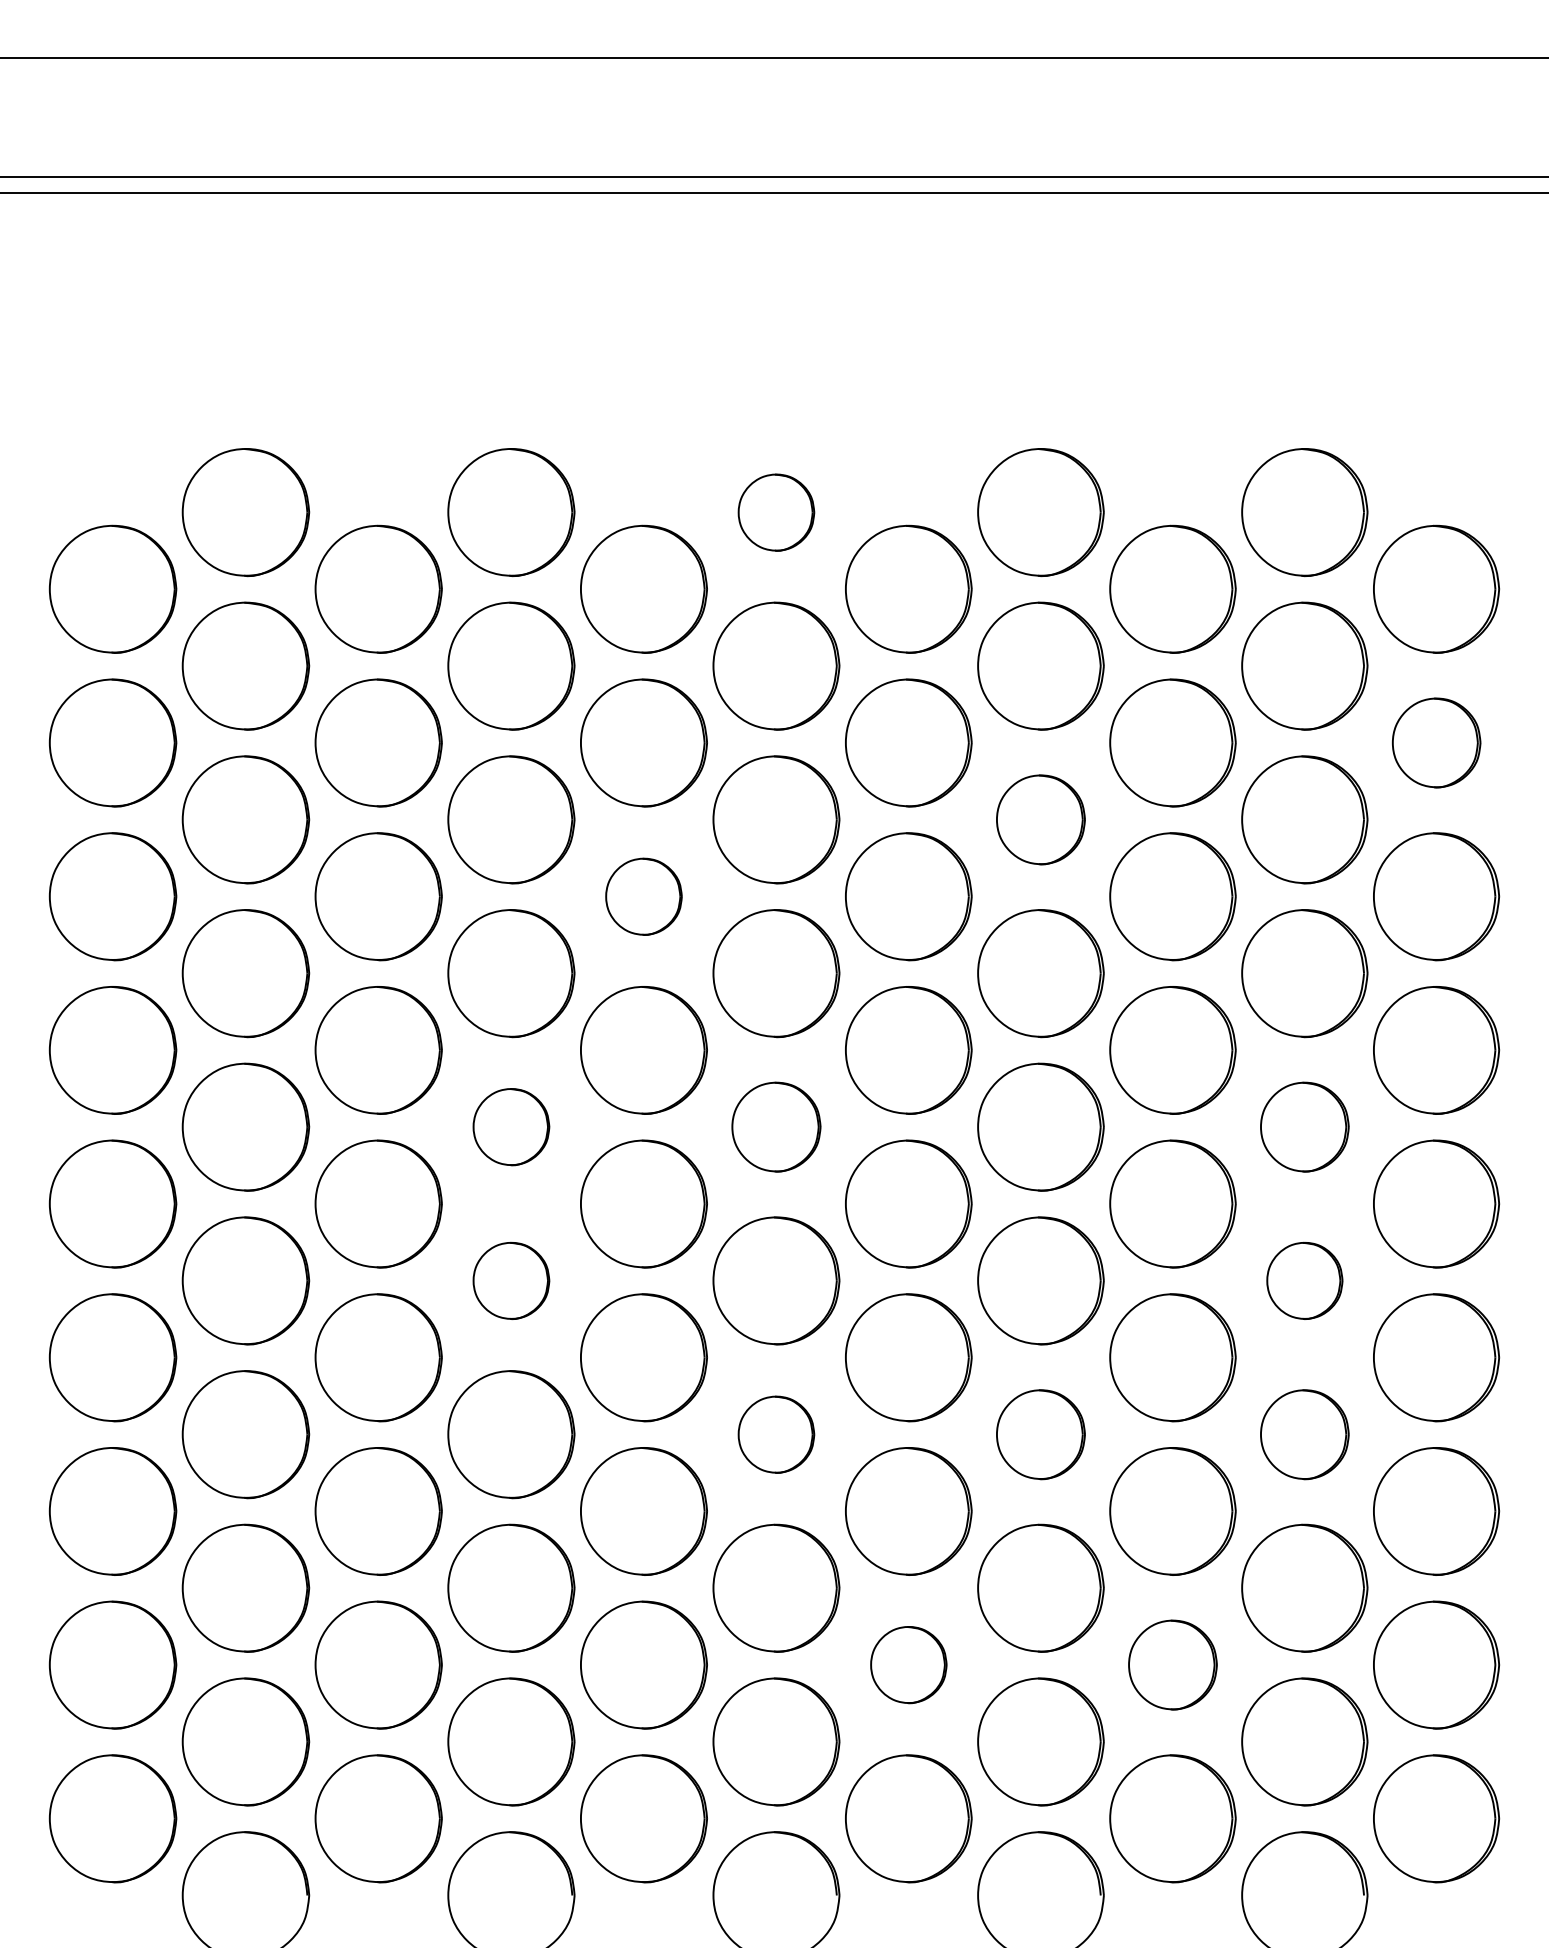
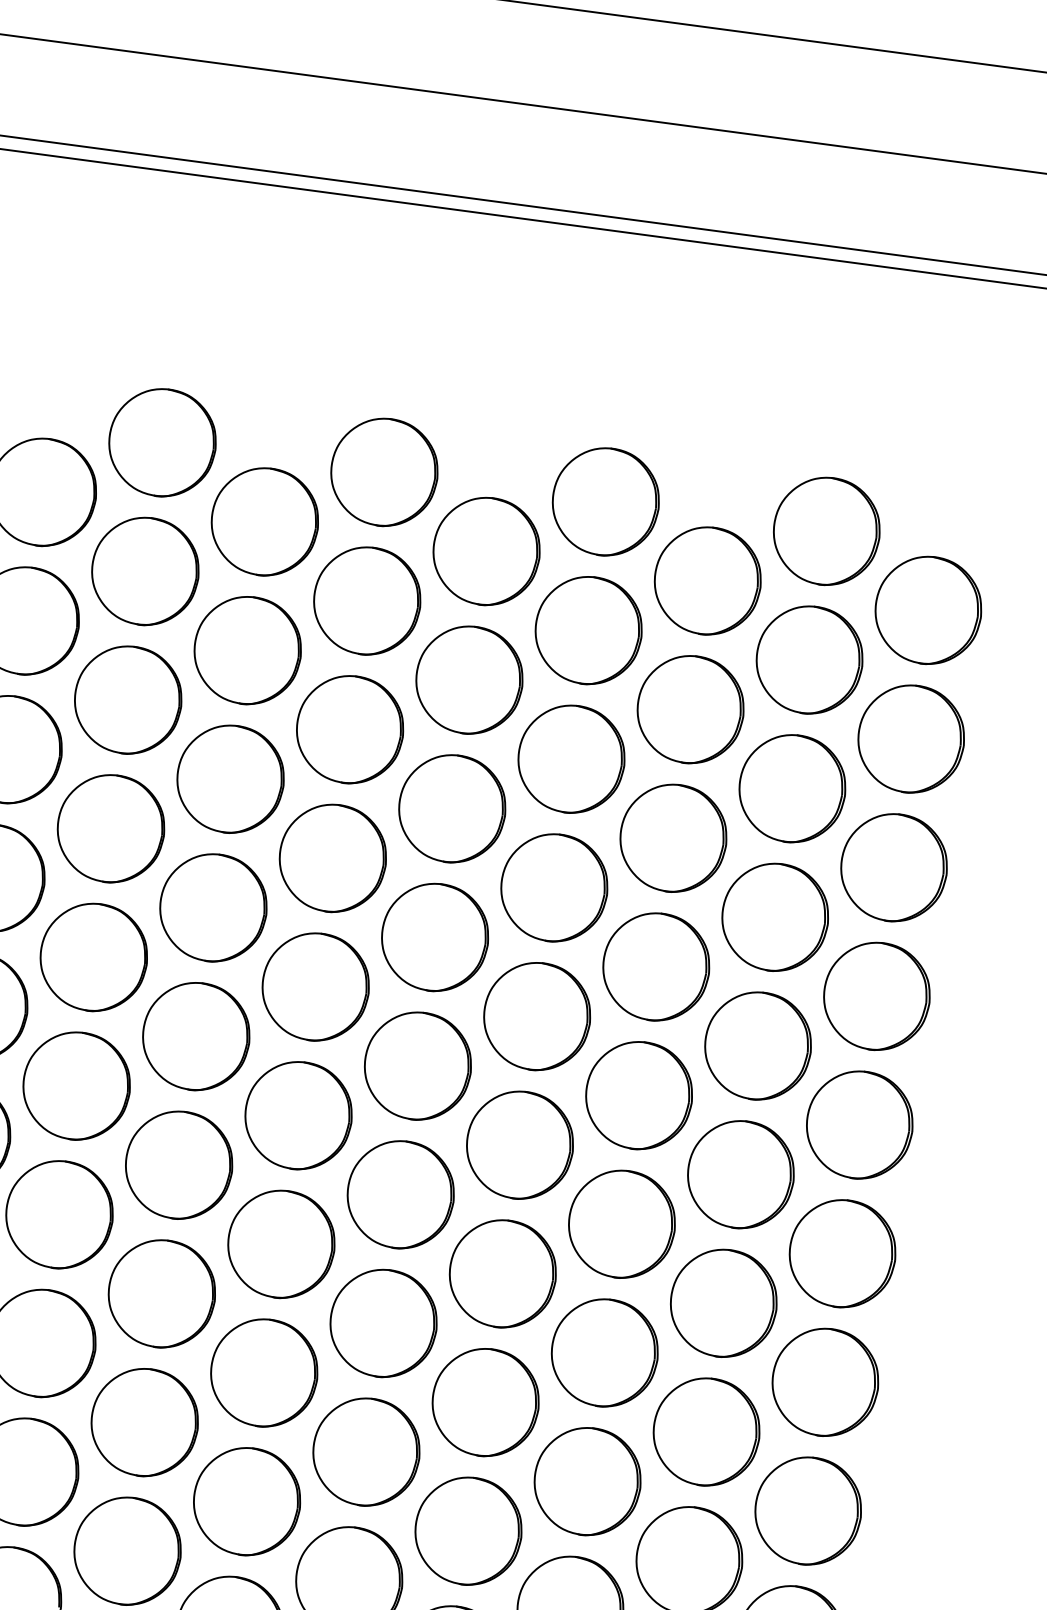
part: (776, 512) -> (384, 472), size x1.67
part: (1436, 742) -> (911, 738), size x1.43
part: (1040, 819) -> (571, 758), size x1.43
part: (643, 896) -> (230, 779), size x1.67
part: (511, 1126) -> (94, 956), size x1.67
part: (776, 1126) -> (315, 986), size x1.43
part: (1304, 1126) -> (757, 1045), size x1.43
part: (511, 1280) -> (76, 1085), size x1.67
part: (1304, 1280) -> (740, 1174), size x1.67
part: (776, 1434) -> (281, 1244), size x1.67
part: (1040, 1434) -> (502, 1273), size x1.43
part: (1304, 1434) -> (723, 1303), size x1.43
part: (908, 1664) -> (366, 1451), size x1.67
part: (1172, 1664) -> (587, 1481), size x1.43

